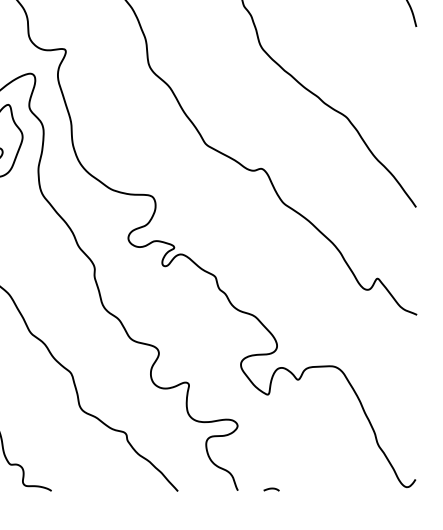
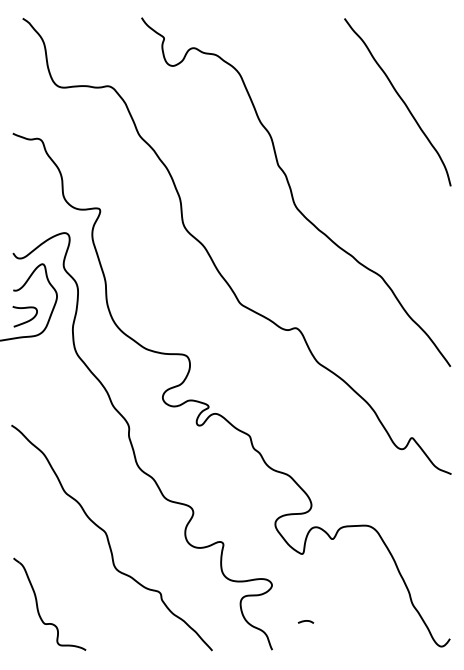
curve: (272, 489) -> (306, 621), moved

